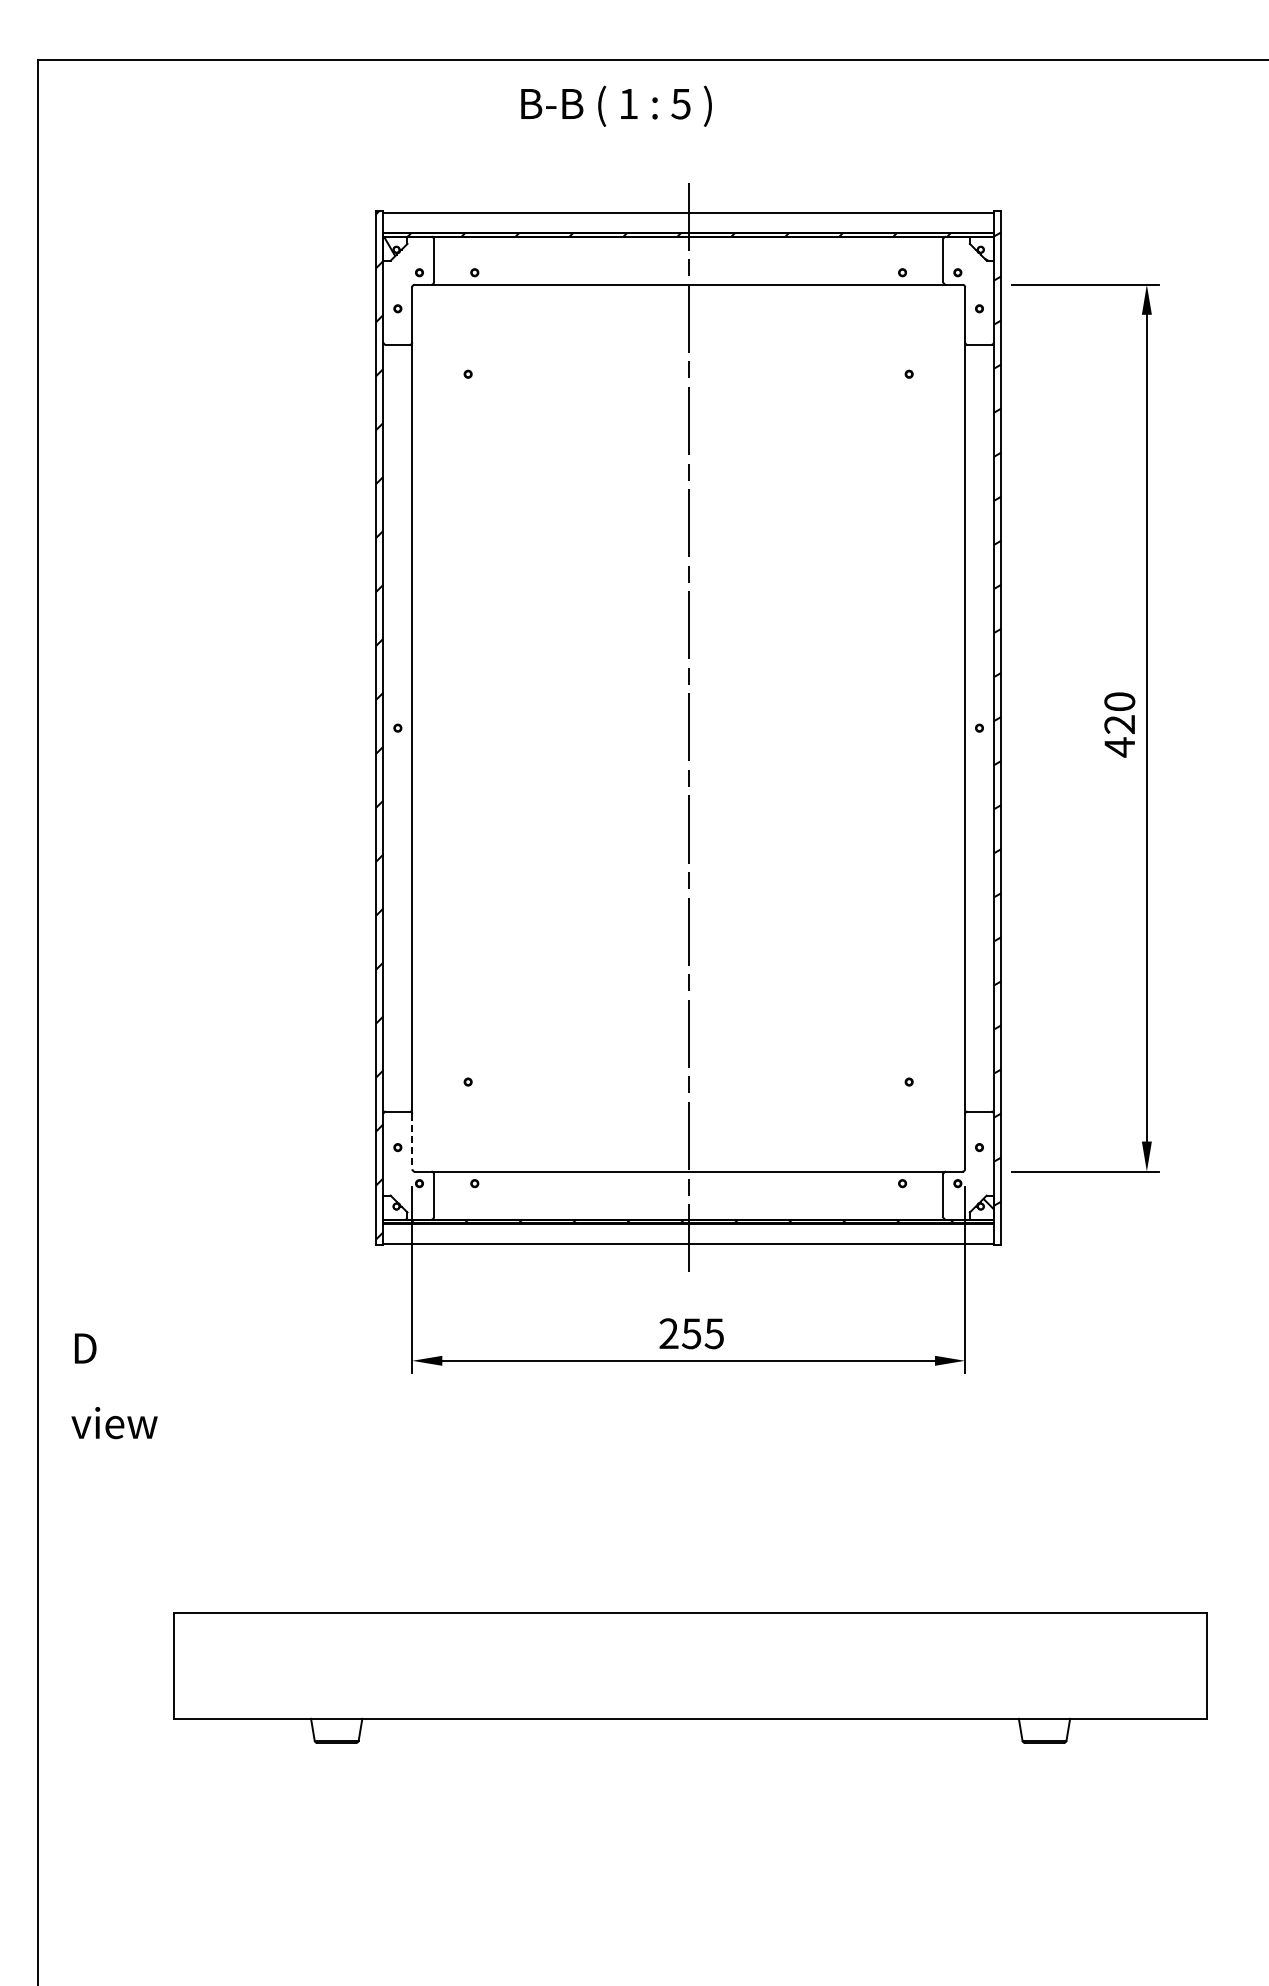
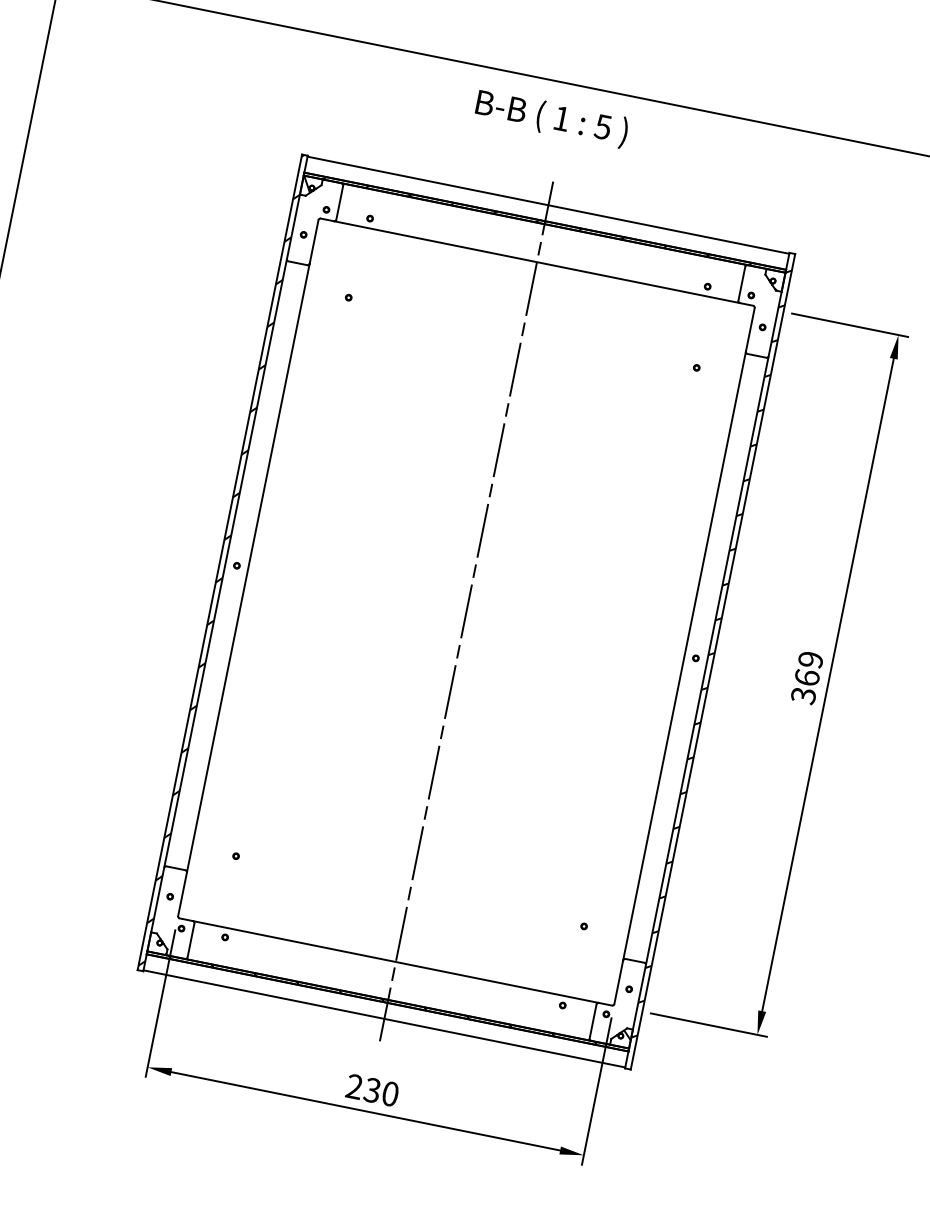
text: (616, 105) -> (551, 117), moved
text: (1119, 724) -> (806, 677), 420 -> 369
line: (412, 1141) -> (182, 894), dashed -> solid
text: (703, 1333) -> (381, 1092), 255 -> 230

